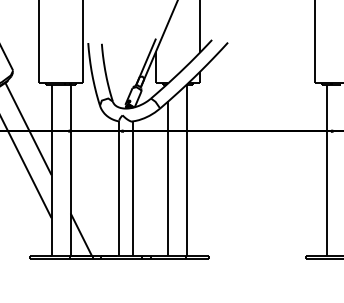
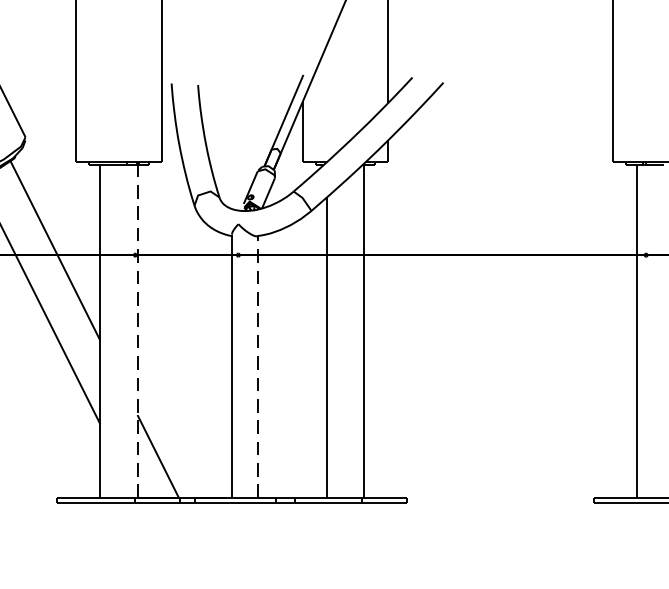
line: (70, 170) -> (137, 331), solid -> dashed
line: (132, 188) -> (257, 366), solid -> dashed

